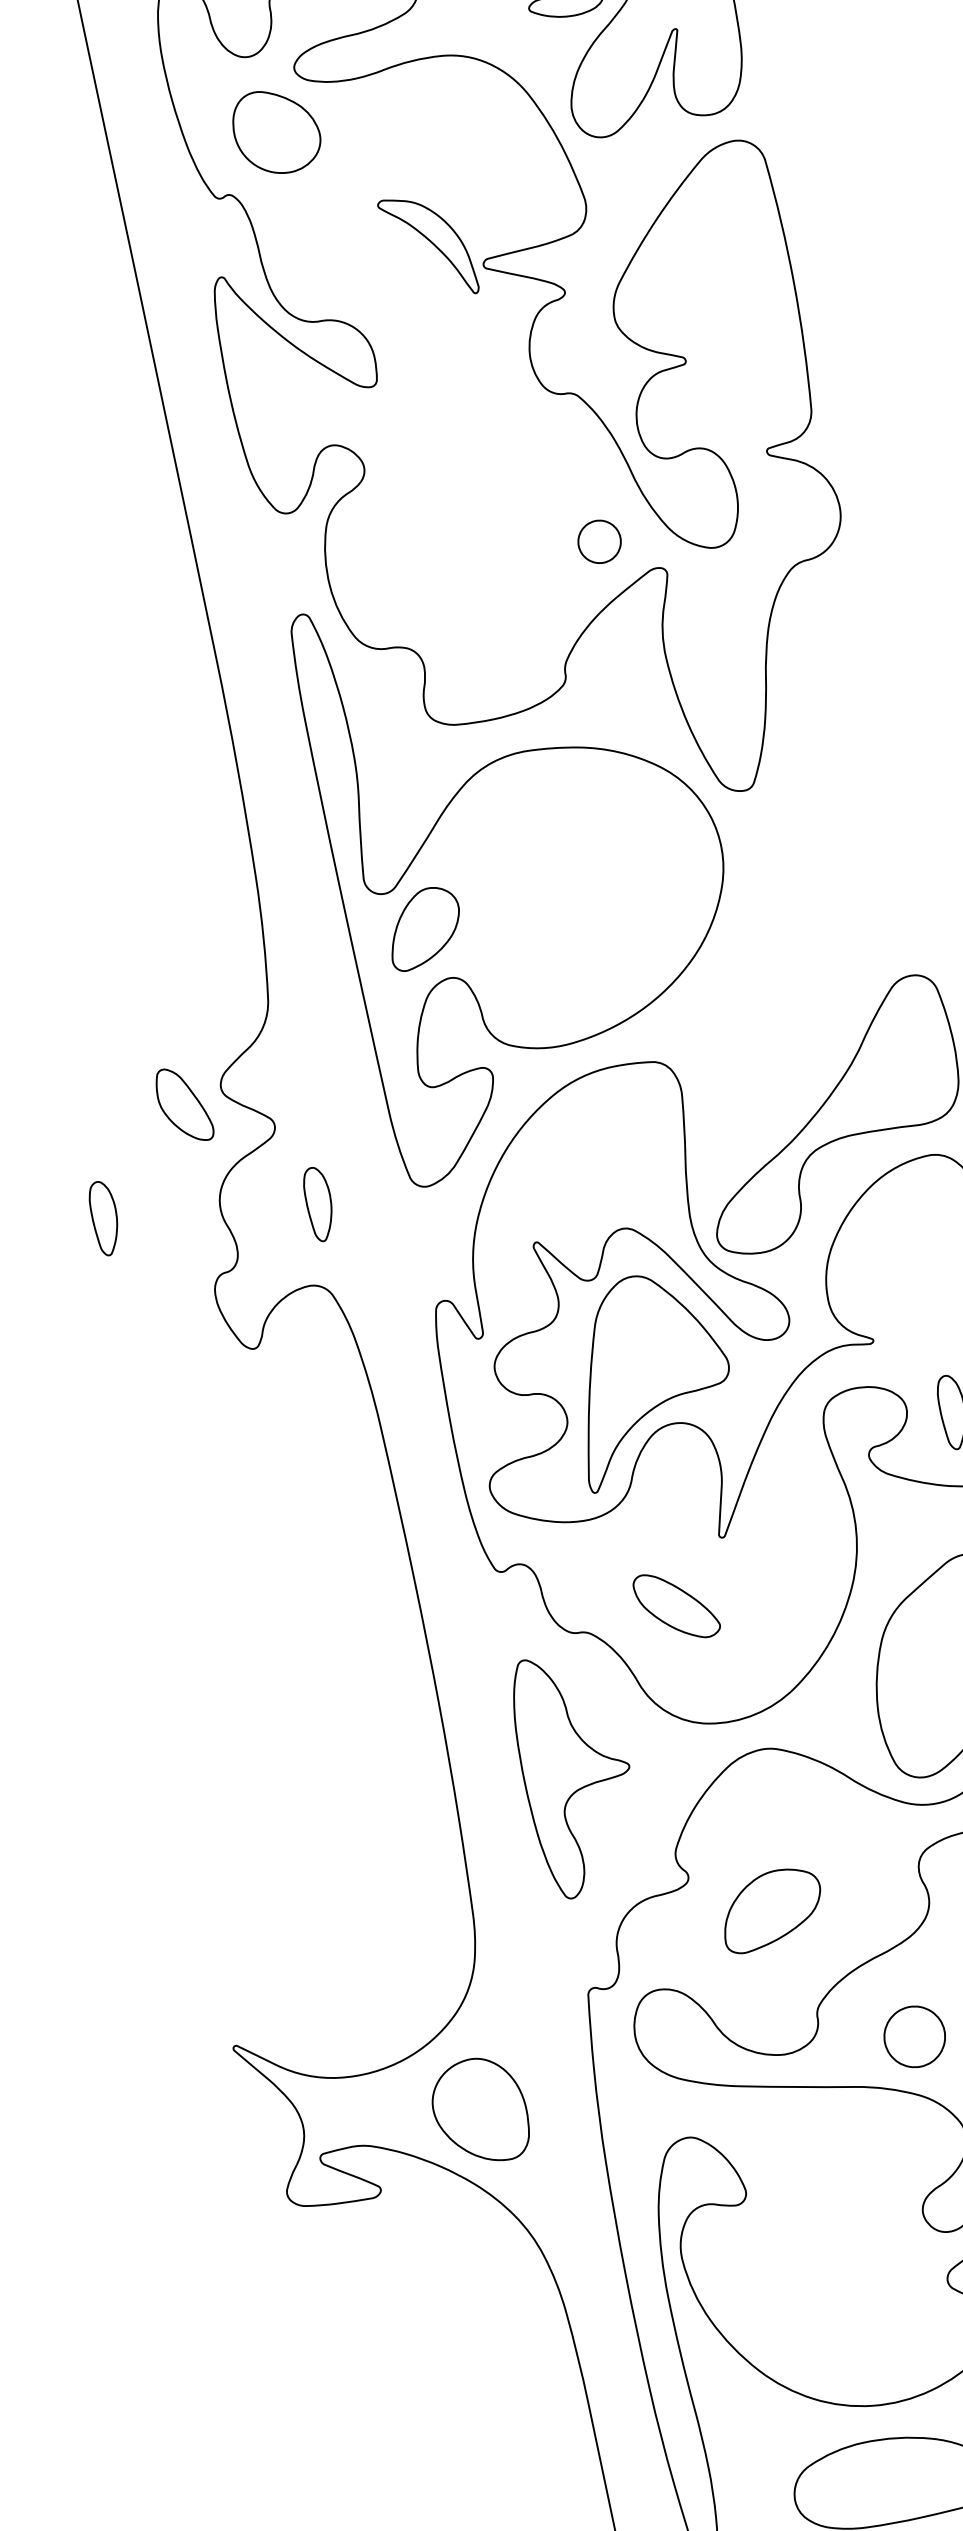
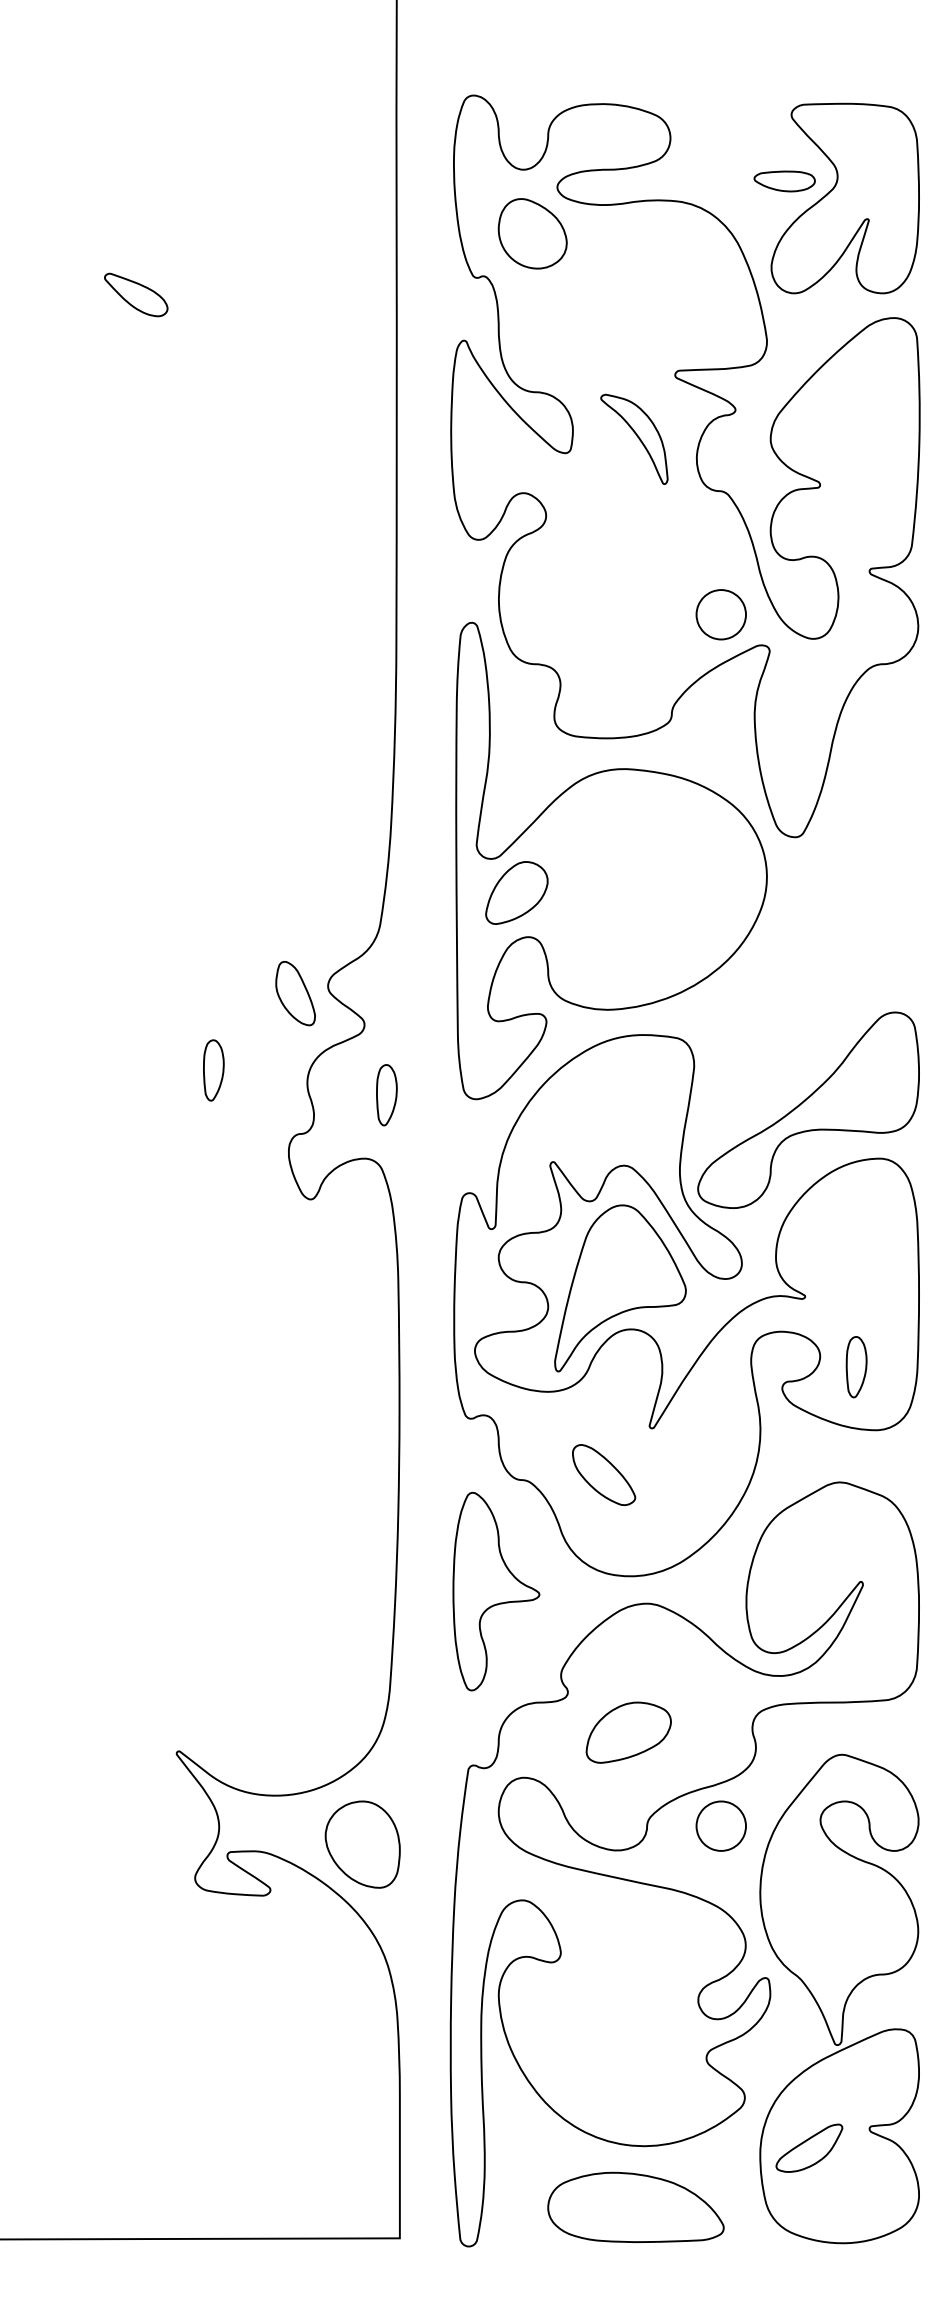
part: (428, 246) -> (634, 438), moved
part: (598, 541) -> (720, 614), size x1.43
part: (913, 2036) -> (720, 1825), moved

